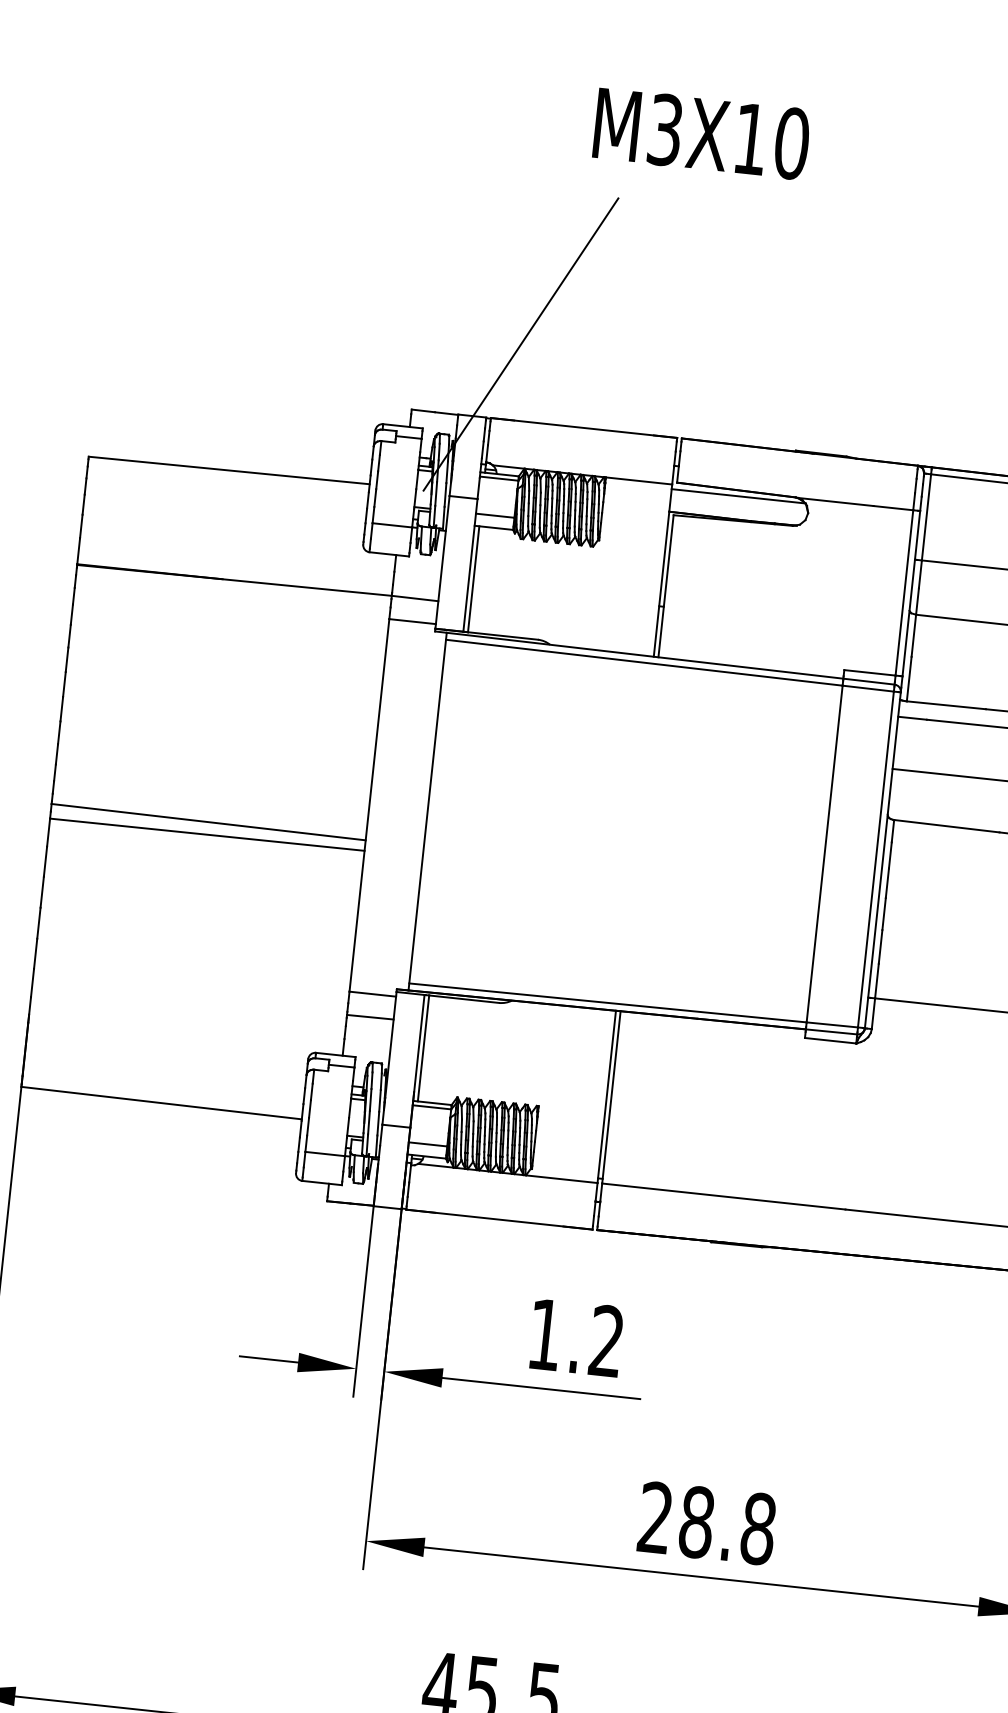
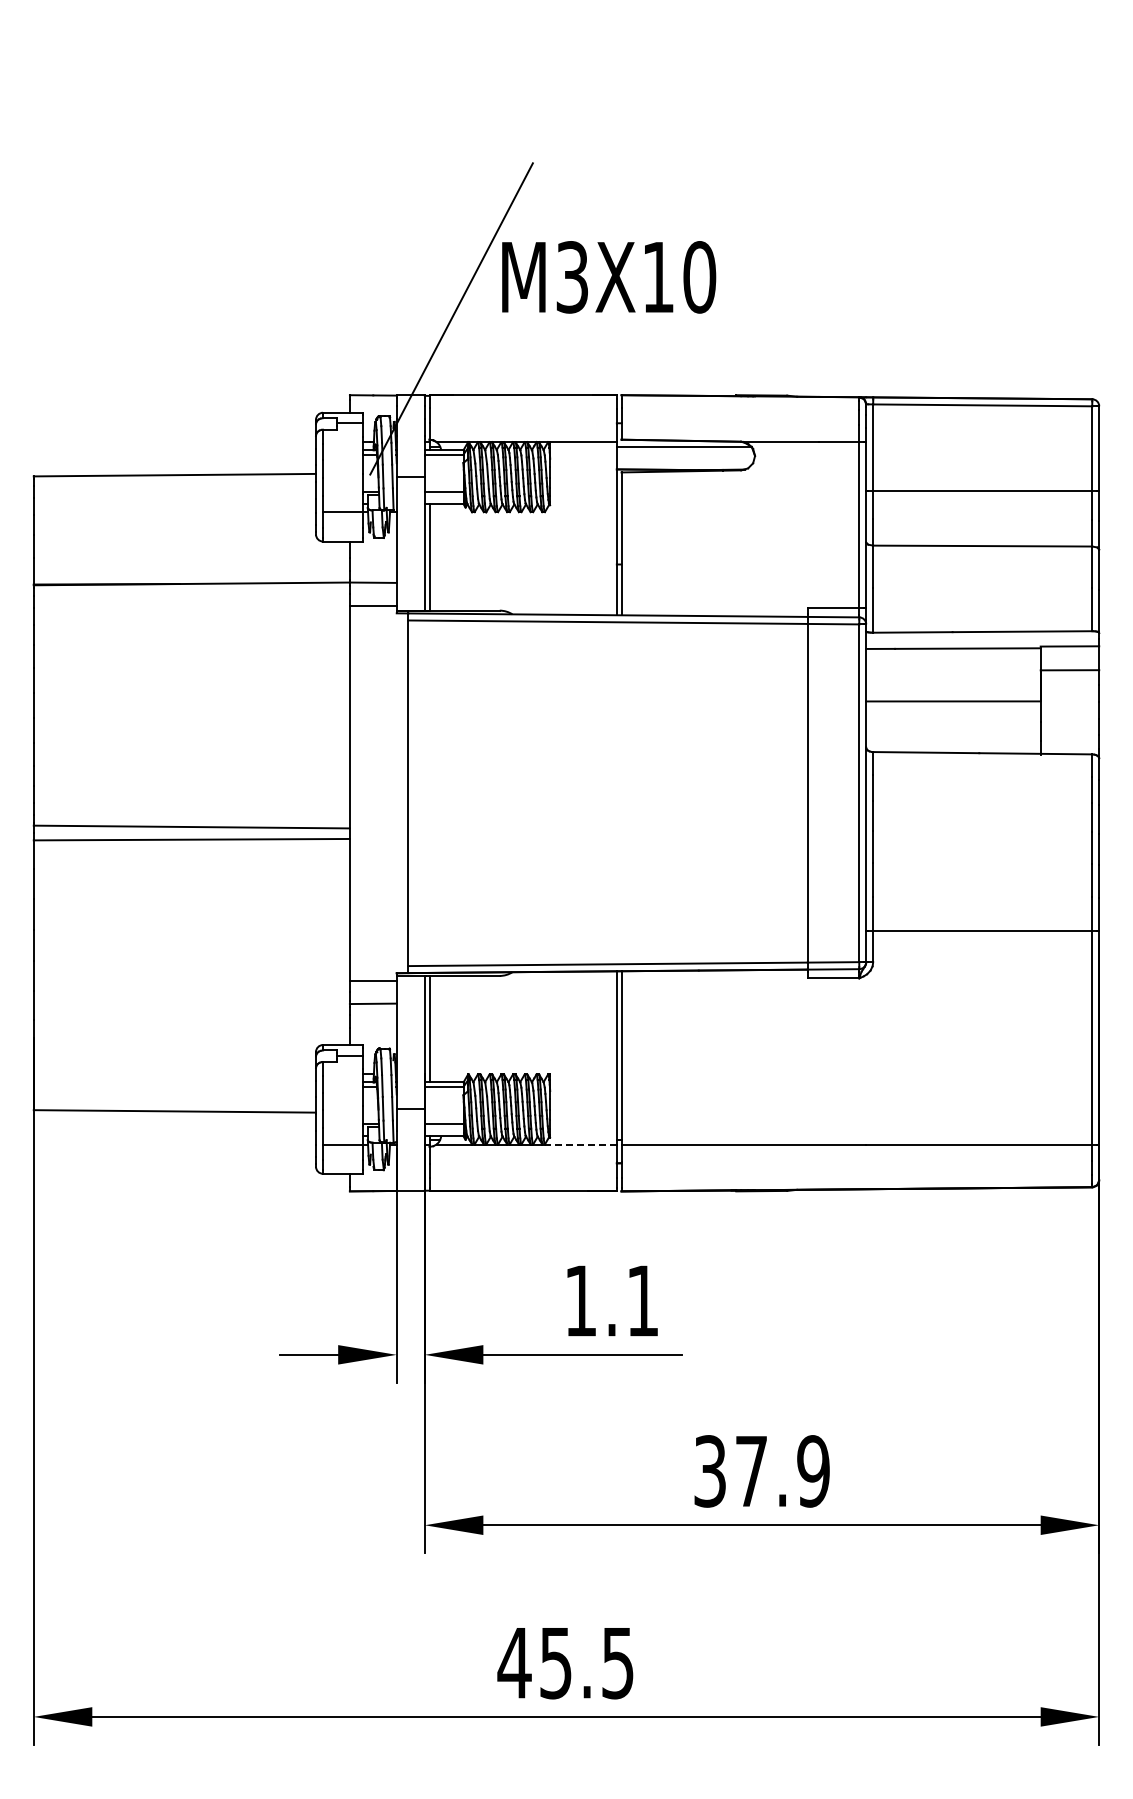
text: (702, 134) -> (609, 277), moved
line: (561, 1179) -> (580, 1144), solid -> dashed
text: (606, 1340) -> (642, 1300), 1.2 -> 1.1
text: (706, 1523) -> (761, 1471), 28.8 -> 37.9

